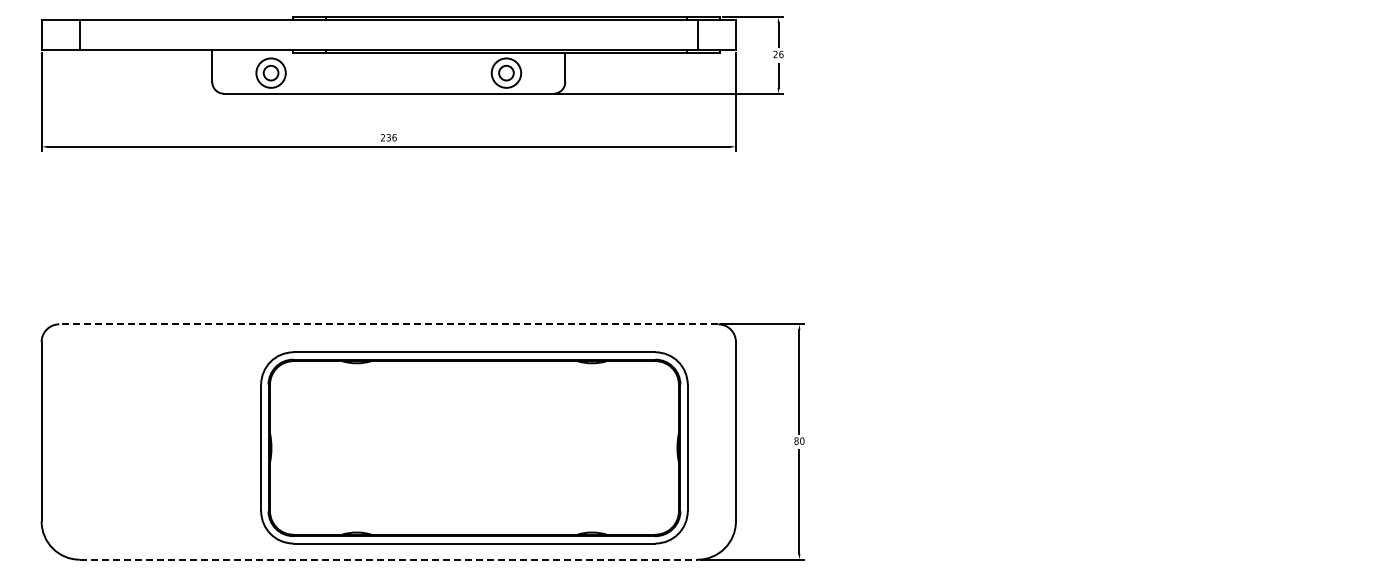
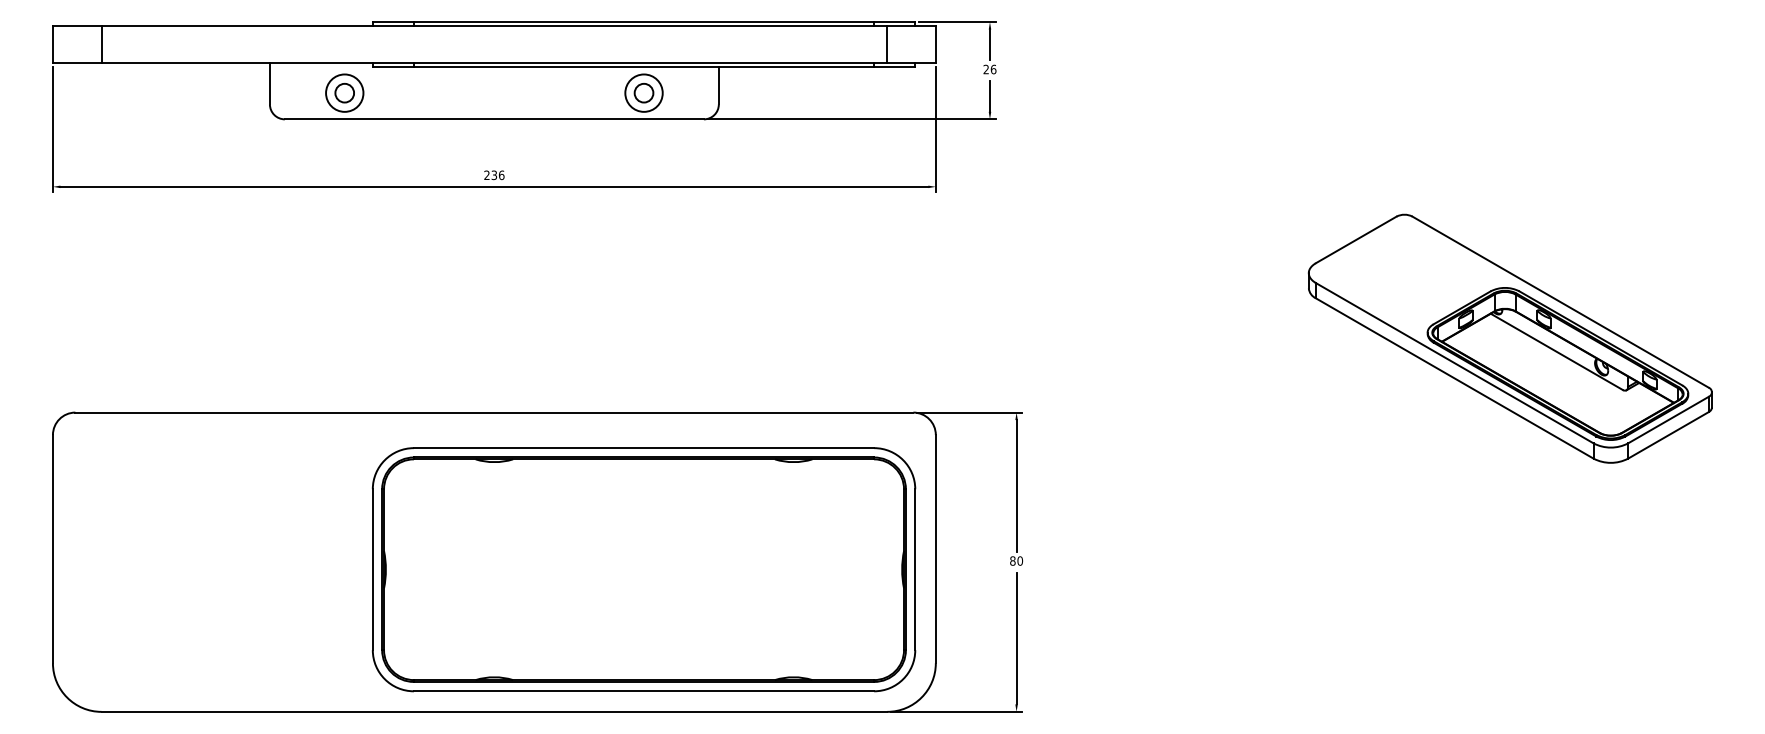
part: (1187, 265) -> (1510, 337), added
line: (388, 324) -> (494, 412), dashed -> solid
part: (474, 447) -> (644, 569), moved
line: (388, 559) -> (494, 711), dashed -> solid

